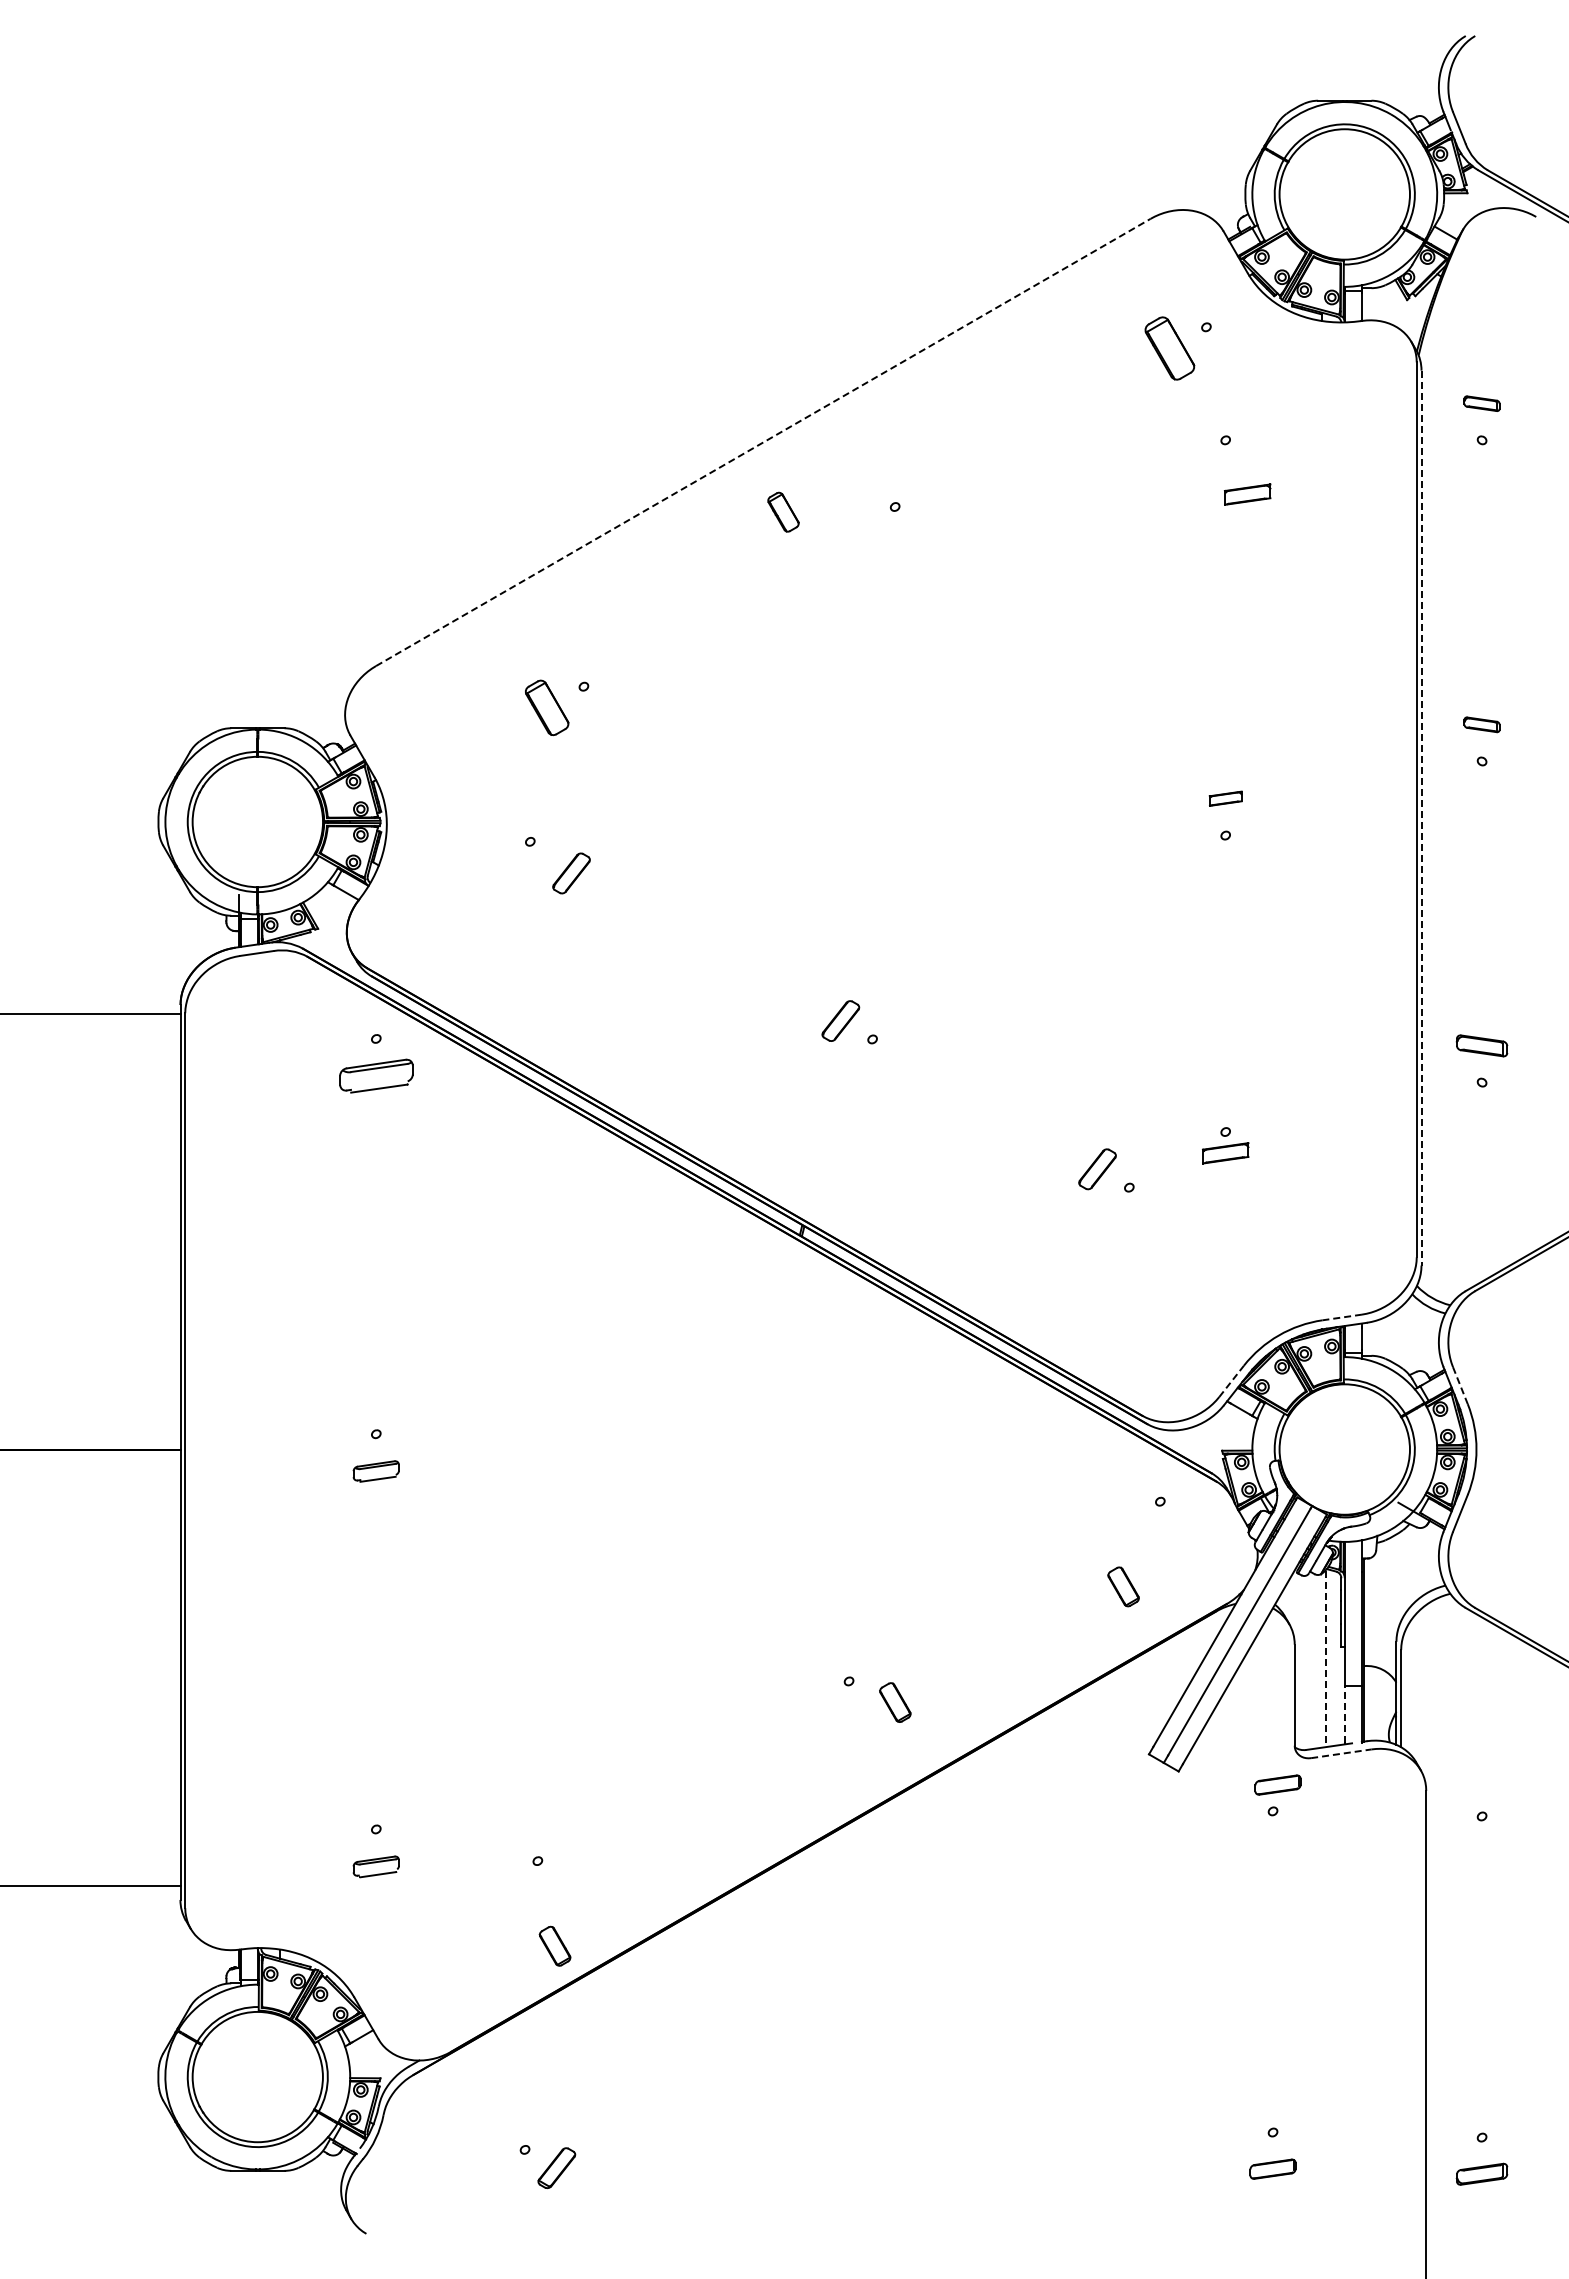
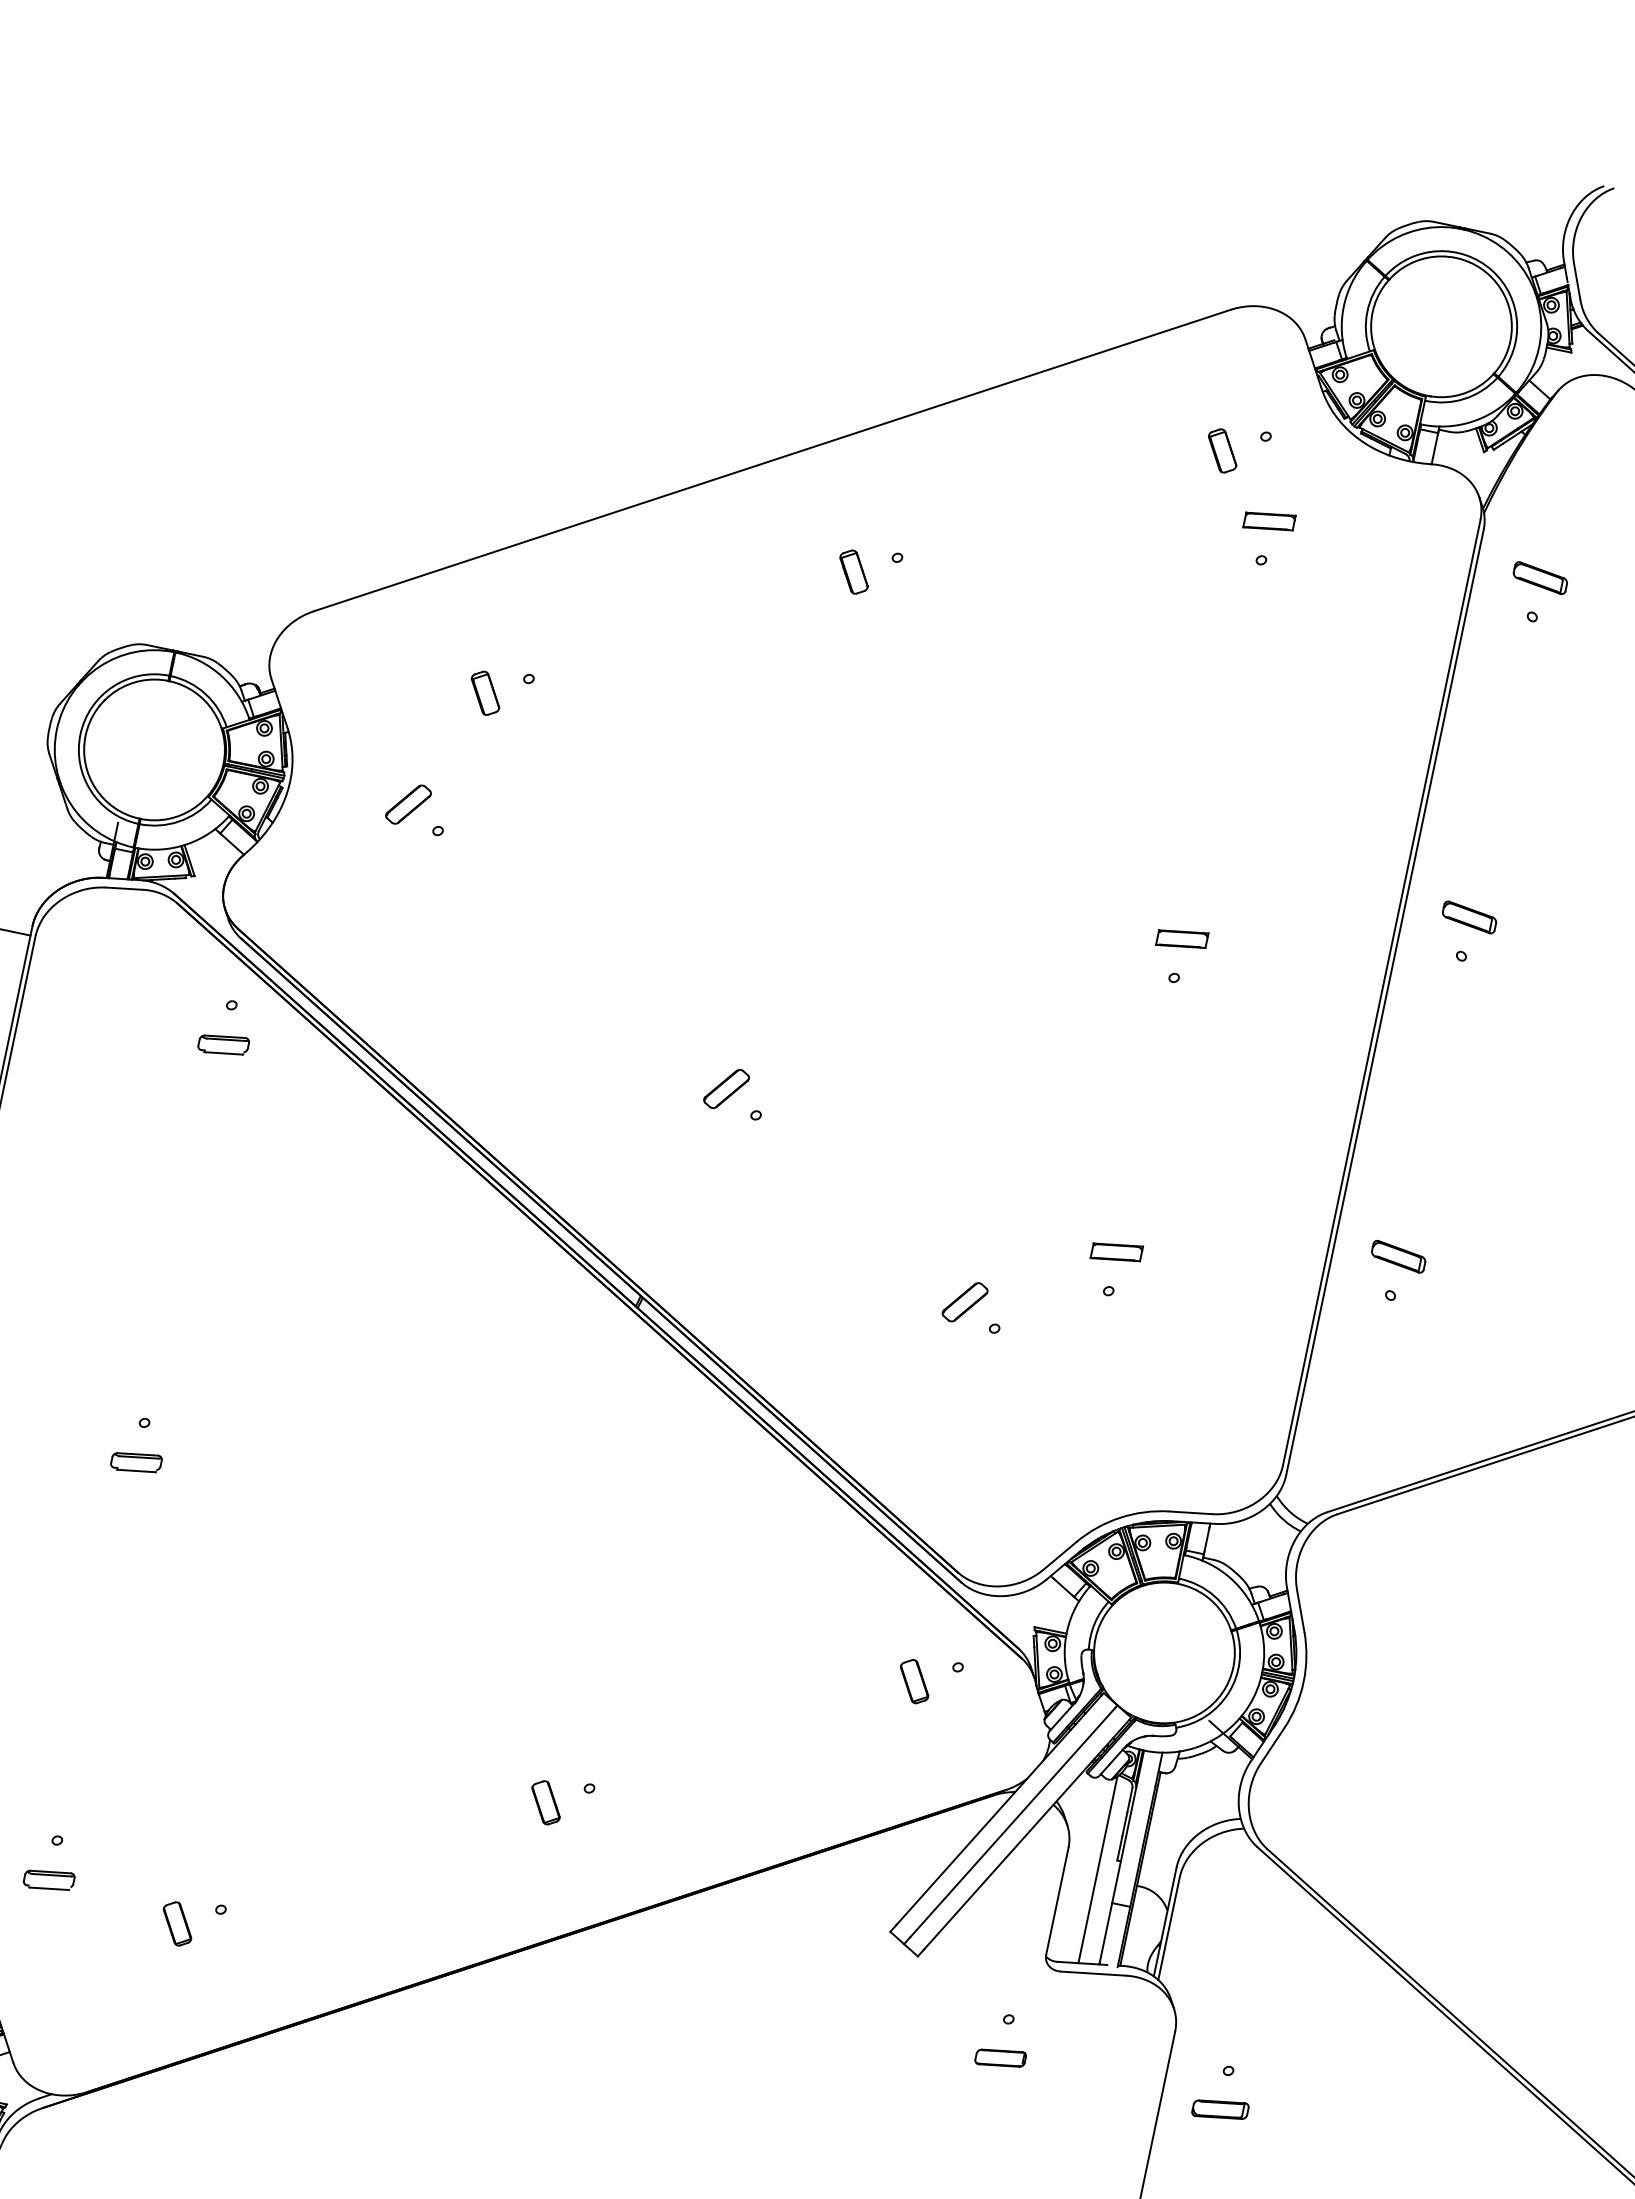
part: (1169, 348) -> (1222, 450), size x0.62
part: (1481, 403) -> (1539, 577), size x1.43
line: (763, 442) -> (772, 460), dashed -> solid
part: (1247, 494) -> (1269, 521), moved
part: (783, 511) -> (854, 571), moved
part: (547, 707) -> (485, 692), size x0.71
part: (1481, 724) -> (1468, 917), size x1.43
part: (1225, 798) -> (1182, 938), size x1.43
line: (1421, 818) -> (1384, 1003), dashed -> solid
part: (571, 873) -> (408, 804), moved
part: (375, 1076) -> (222, 1044), size x0.62
part: (1225, 1153) -> (1116, 1252), moved
line: (1342, 1317) -> (1191, 1512), dashed -> solid
line: (1231, 1381) -> (1059, 1556), dashed -> solid
line: (1460, 1385) -> (1300, 1610), dashed -> solid
part: (1123, 1586) -> (914, 1681), moved
line: (1325, 1659) -> (1097, 1870), dashed -> solid
part: (895, 1702) -> (546, 1802), moved
line: (1344, 1714) -> (1105, 1932), dashed -> solid
line: (1341, 1753) -> (1093, 1973), dashed -> solid
part: (1277, 1784) -> (1000, 2057), moved
part: (1481, 1852) -> (1219, 2108), added
part: (554, 1945) -> (177, 1922), moved

